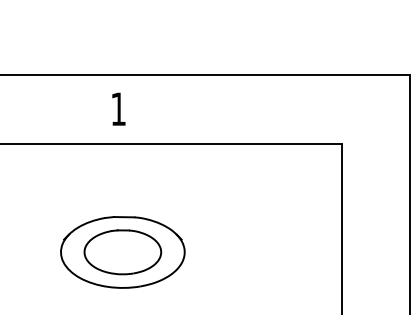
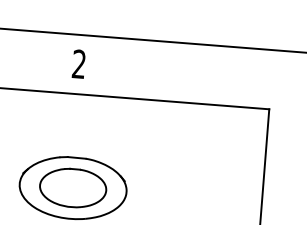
text: (118, 108) -> (79, 63), 1 -> 2

